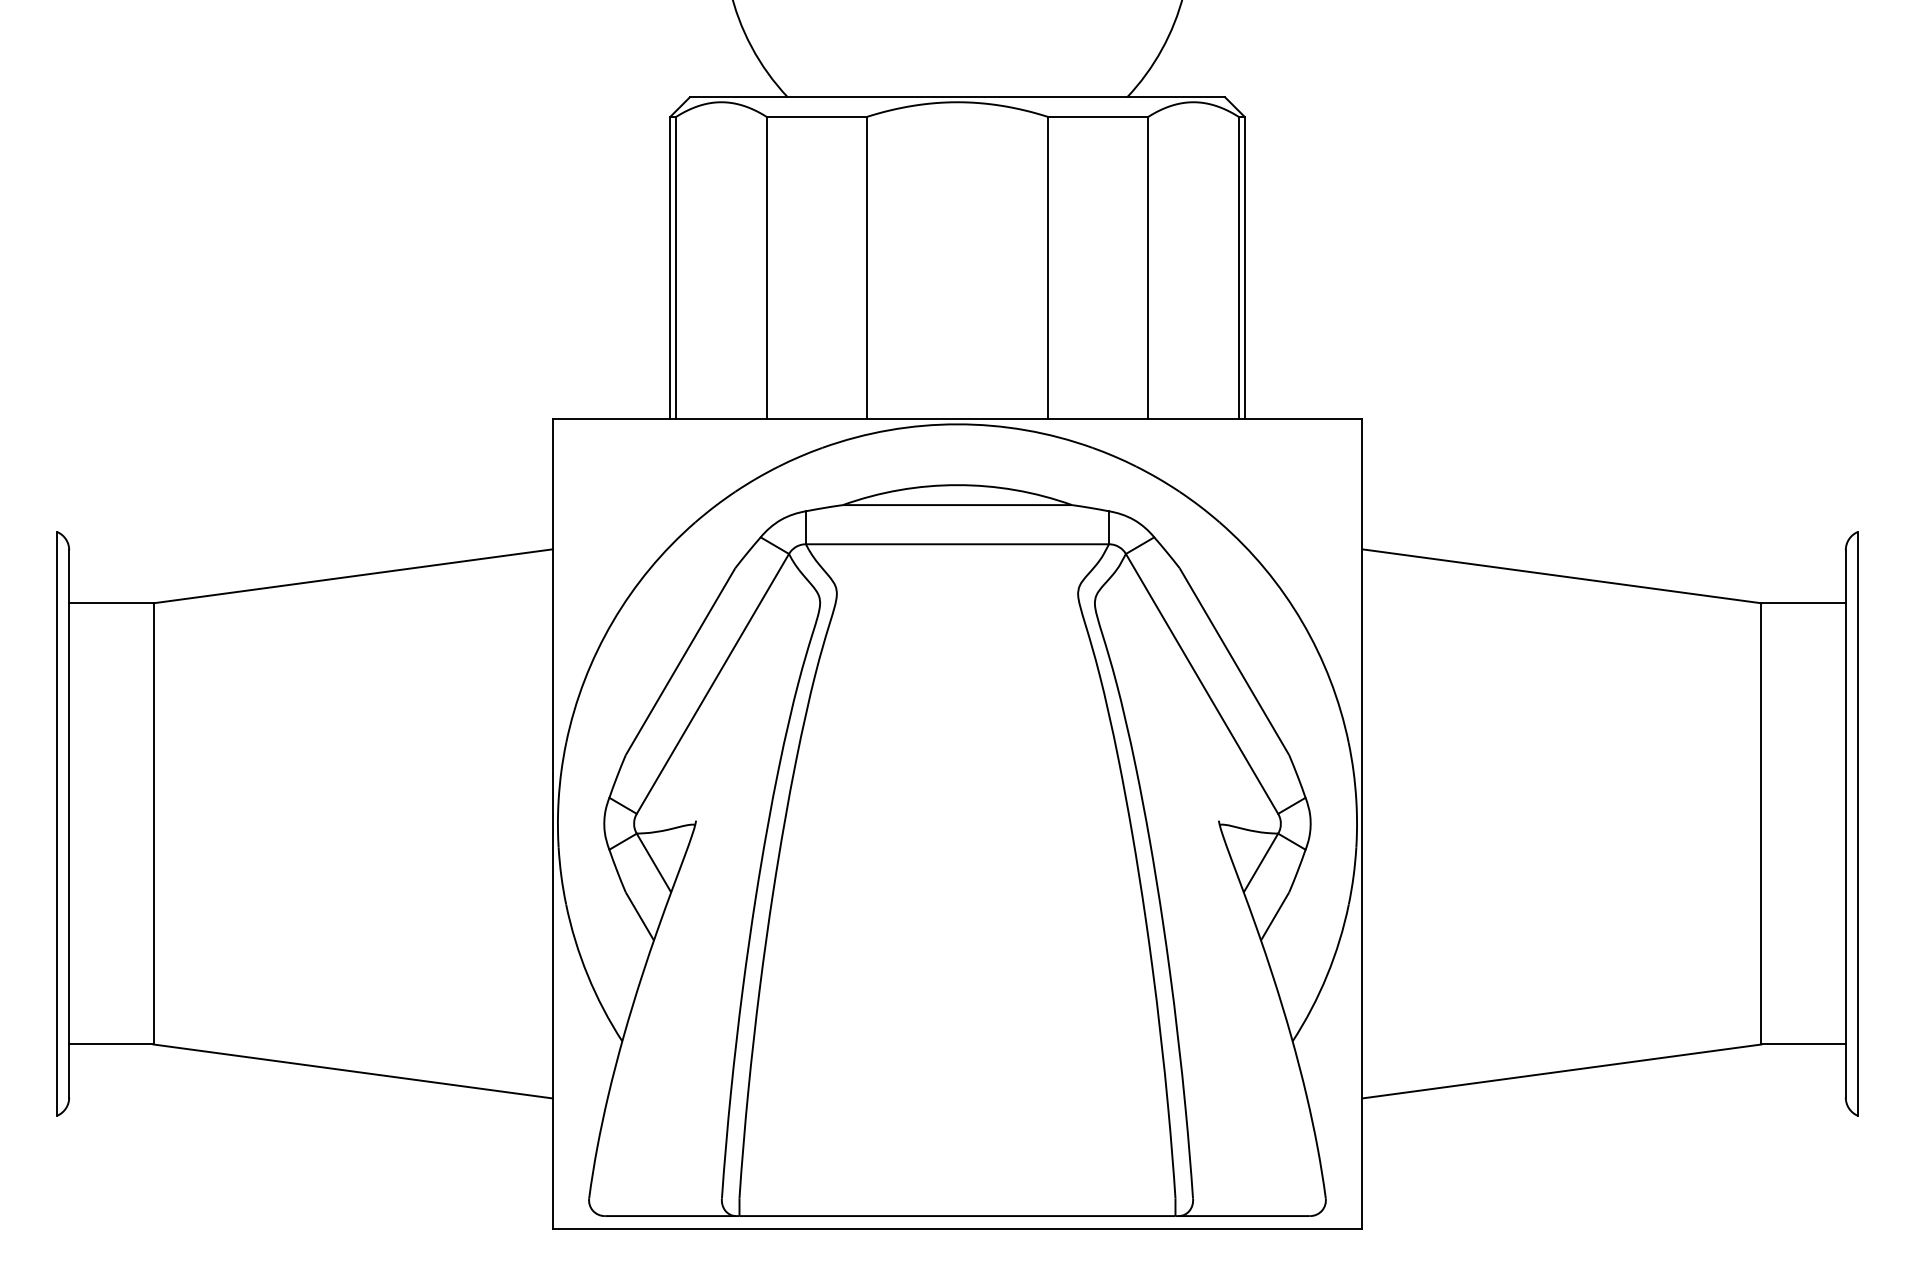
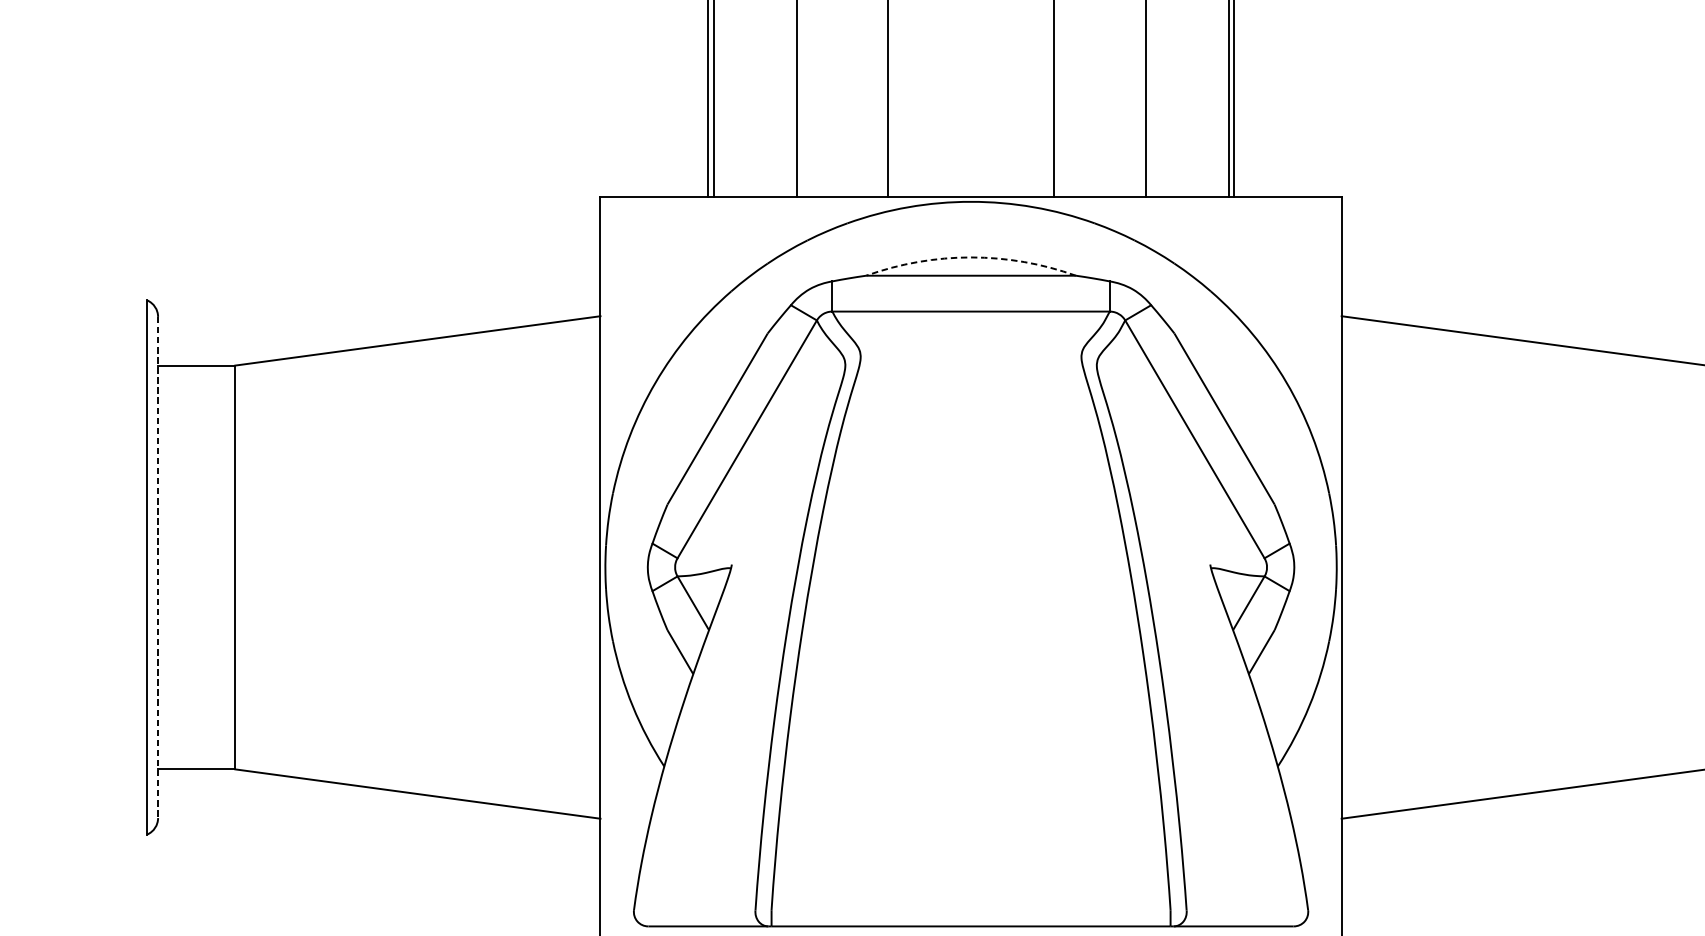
arc: (957, 485) -> (971, 257), solid -> dashed
line: (69, 823) -> (158, 567), solid -> dashed

